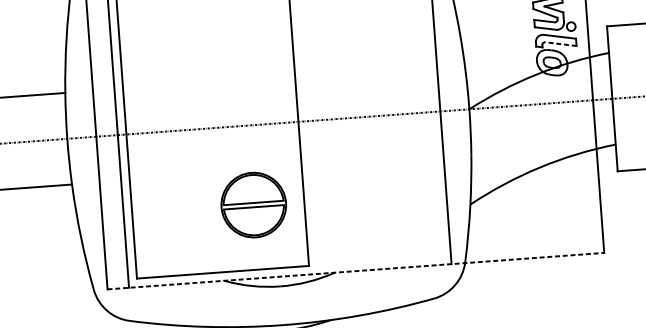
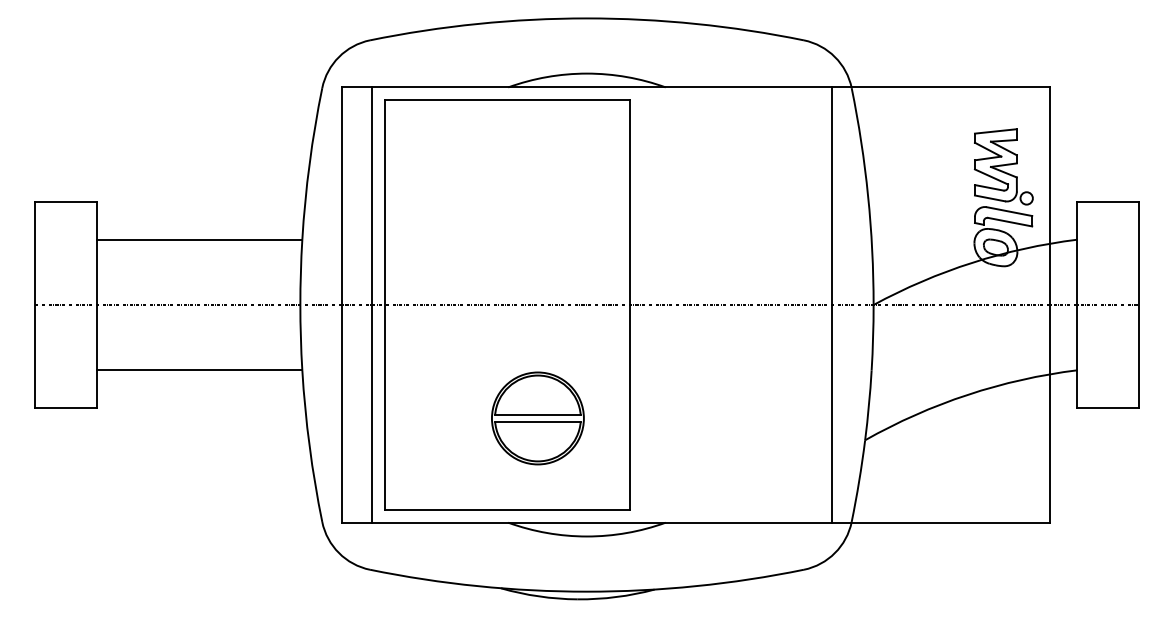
line: (560, 44) -> (1009, 222), dashed -> solid
part: (253, 205) -> (537, 418), moved
line: (356, 270) -> (696, 522), dashed -> solid

